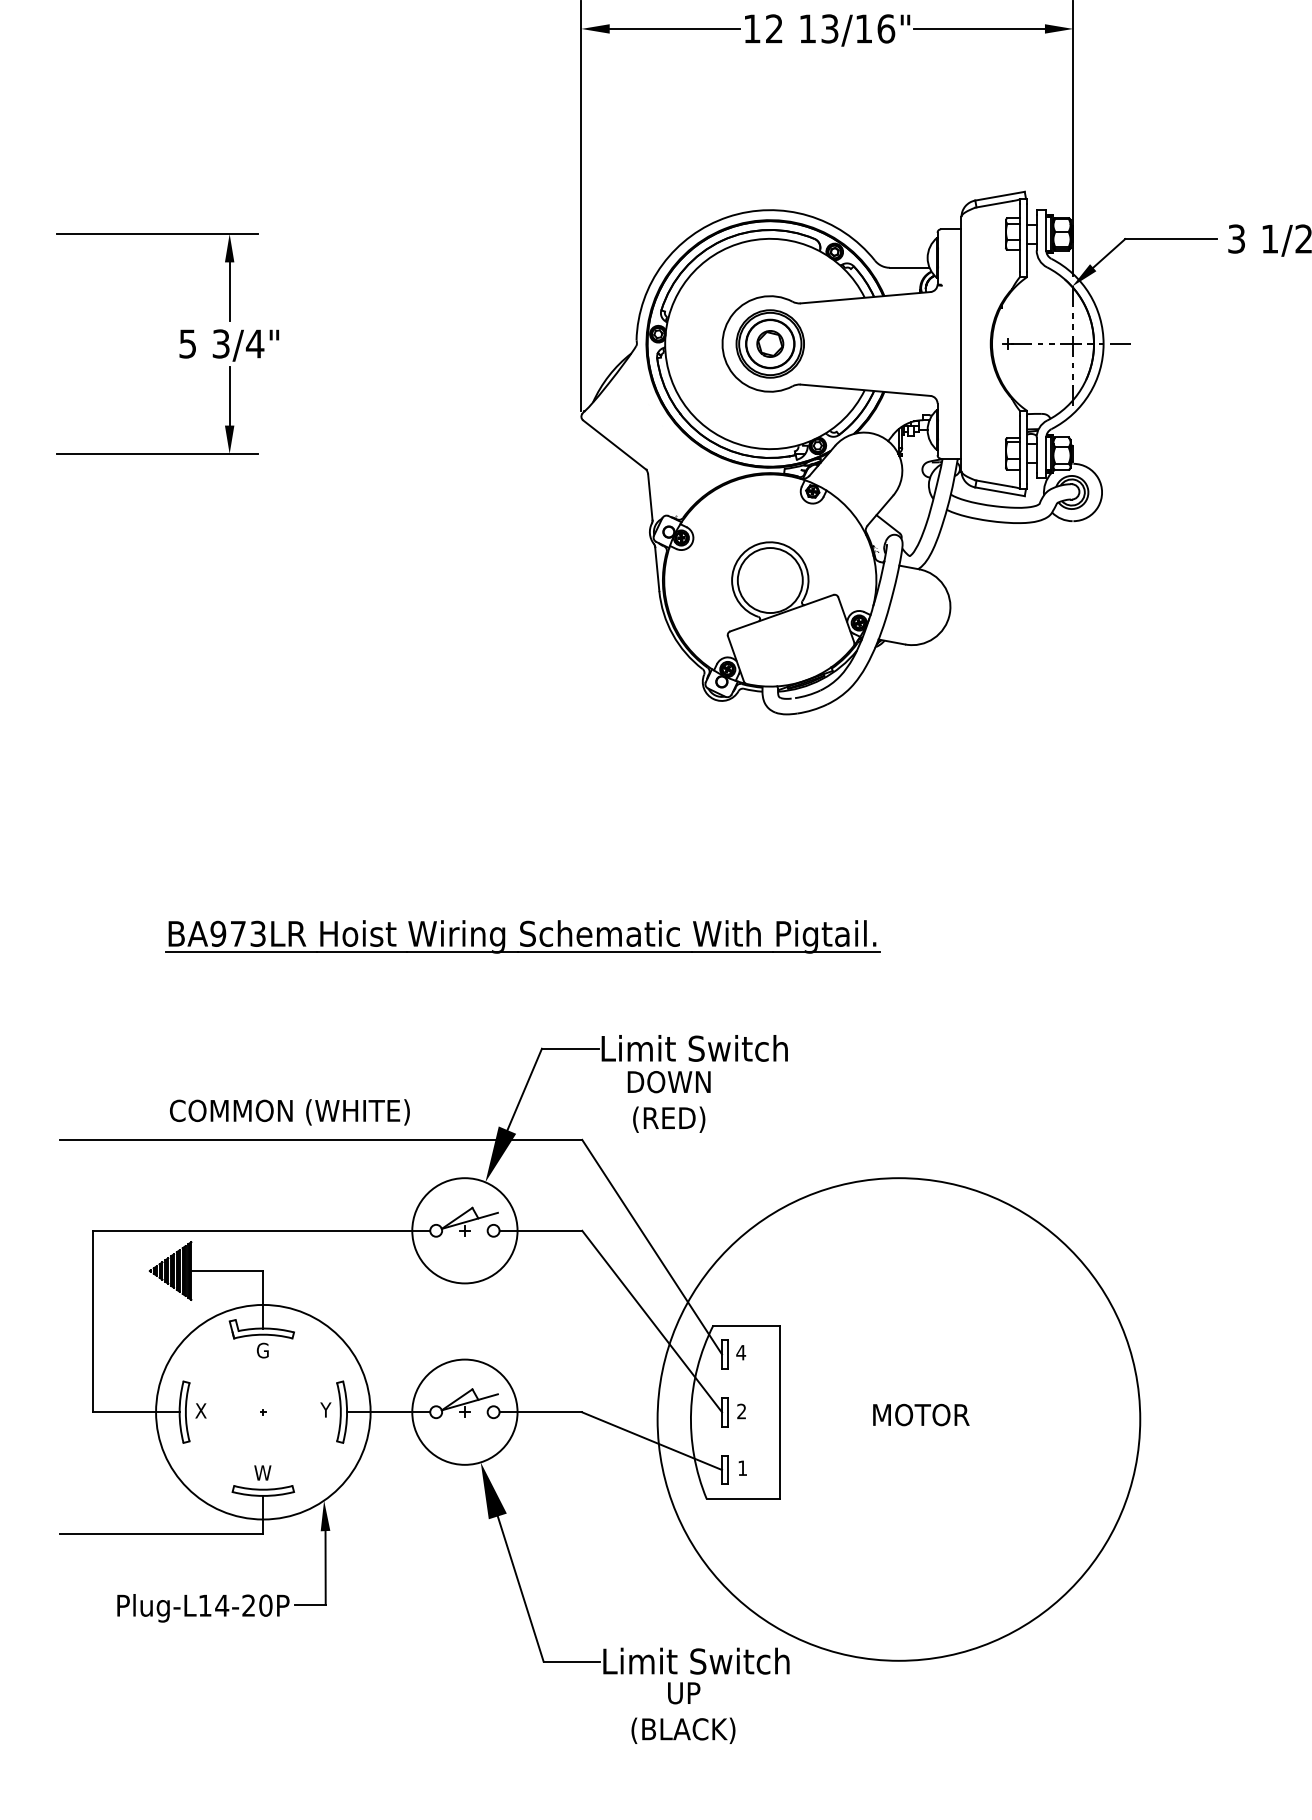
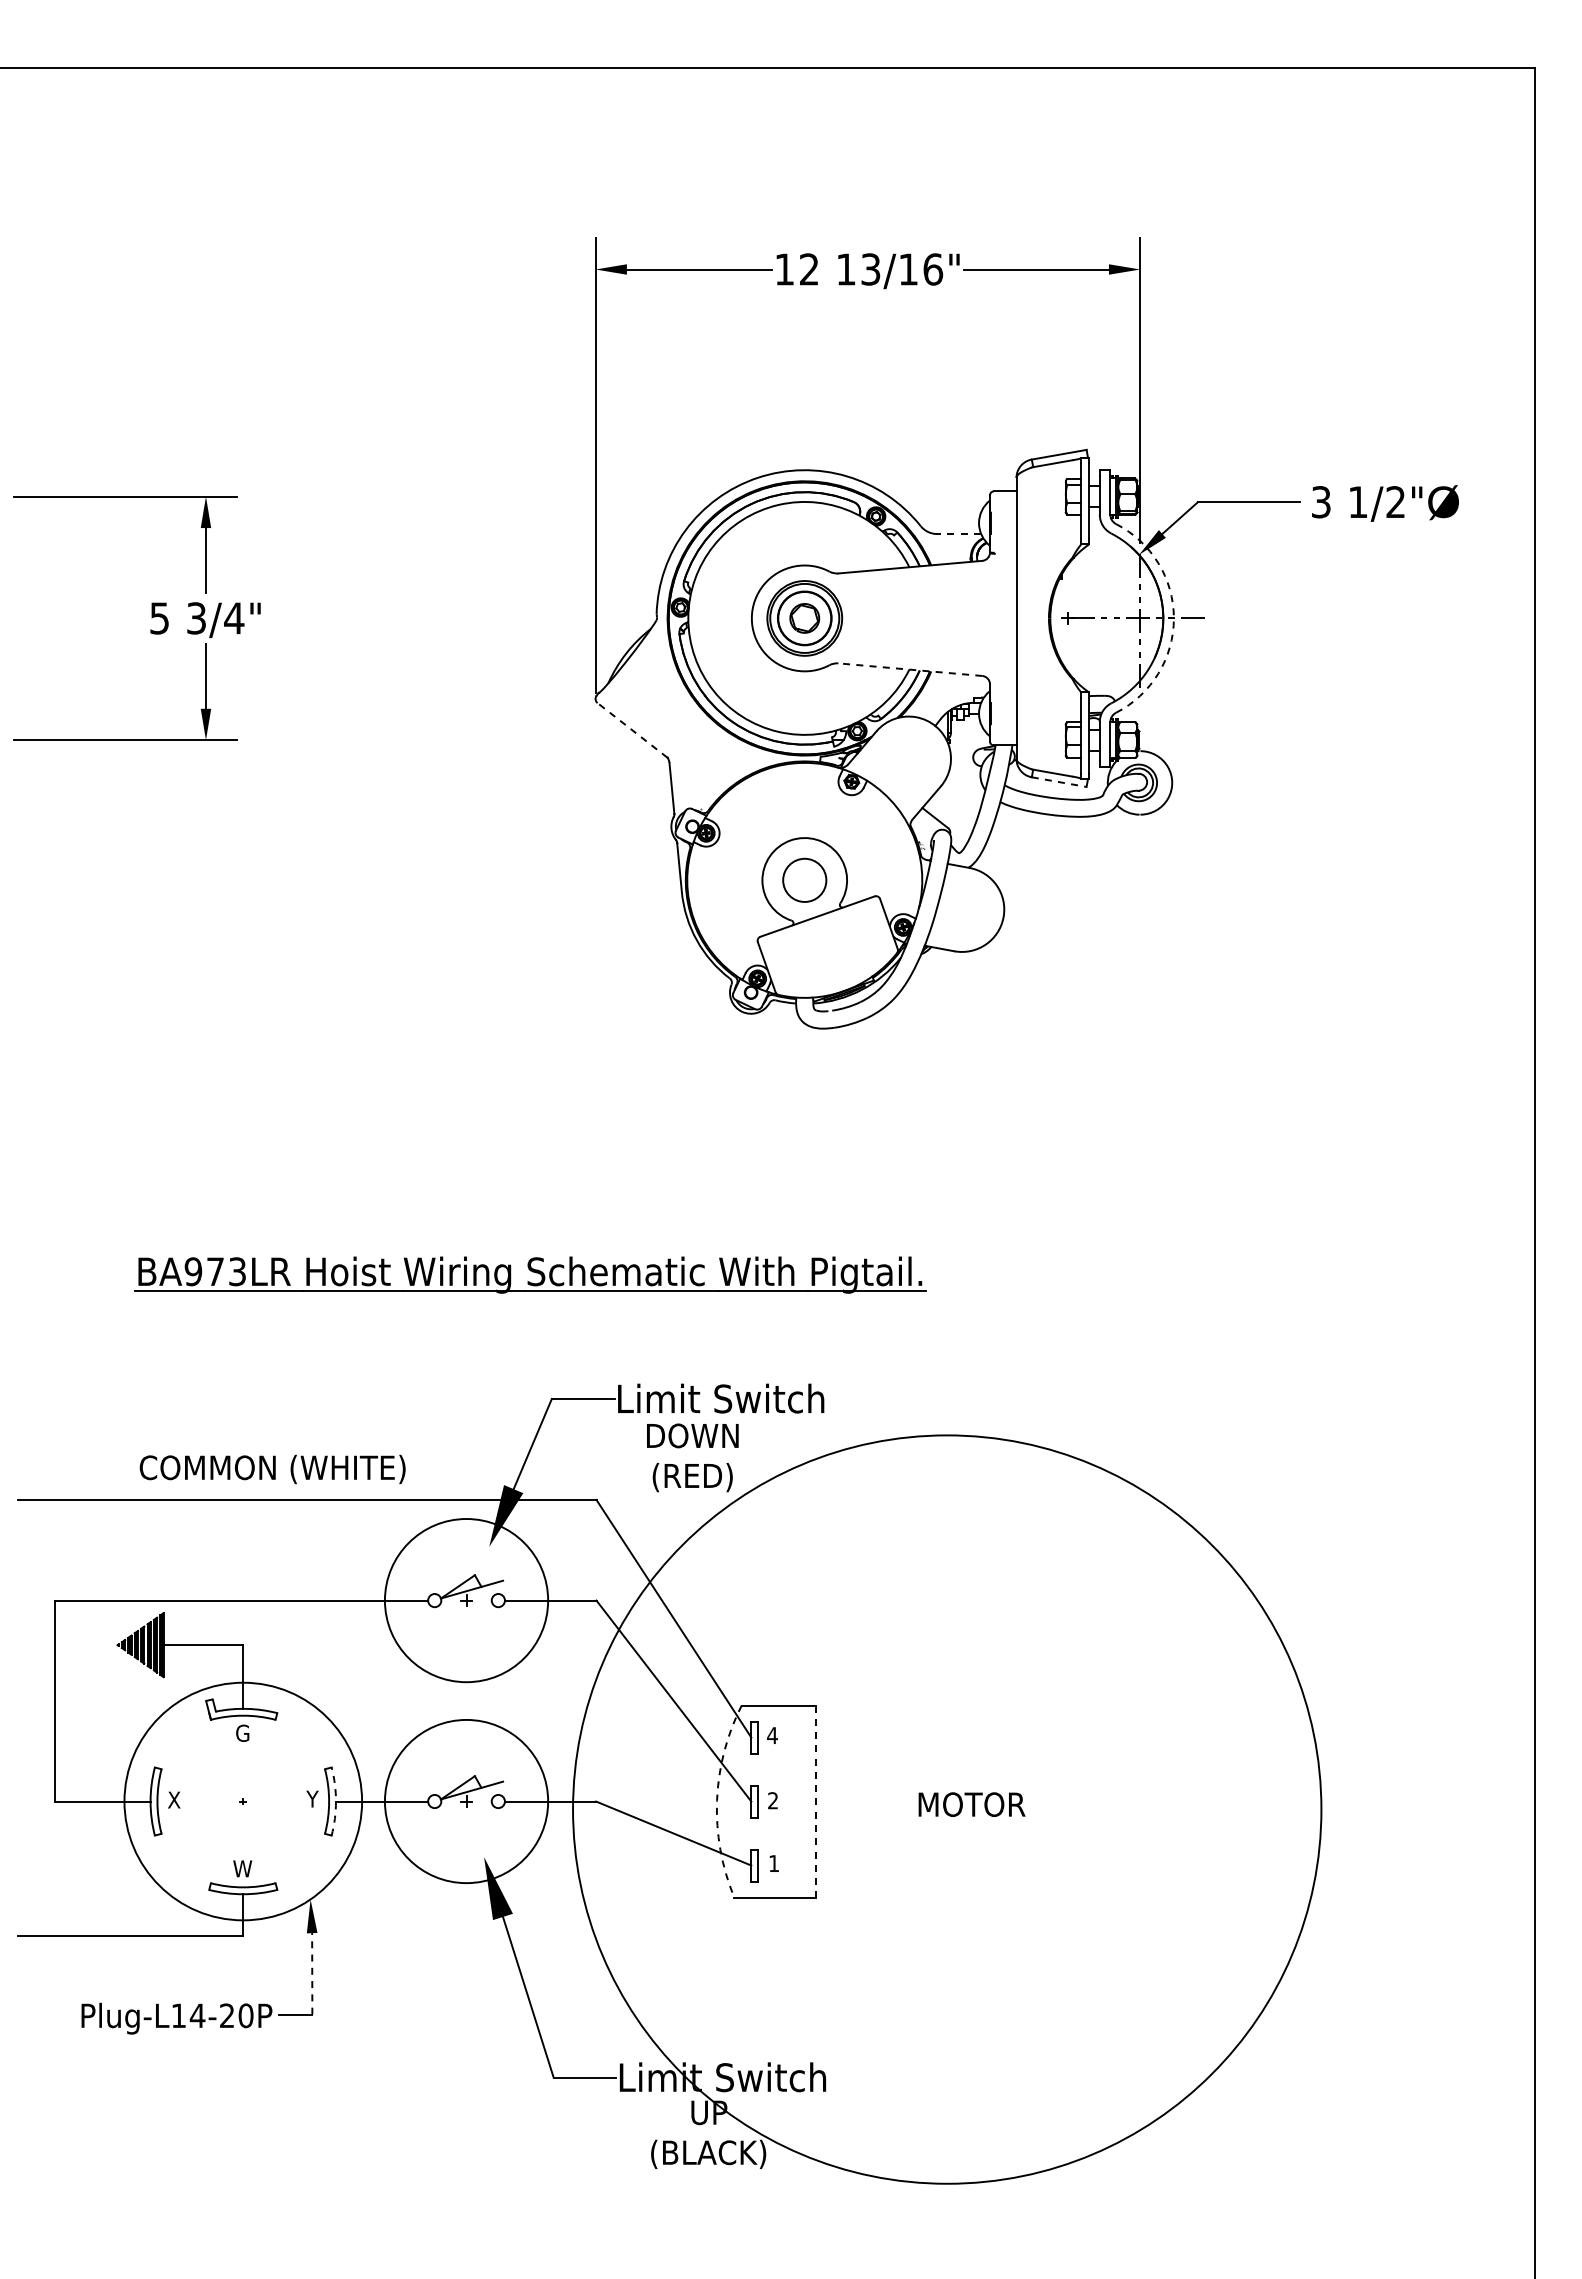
line: (910, 268) -> (959, 534), solid -> dashed
arc: (1103, 344) -> (1173, 618), solid -> dashed
line: (864, 390) -> (909, 669), solid -> dashed
line: (614, 445) -> (632, 730), solid -> dashed
line: (1000, 492) -> (1059, 782), solid -> dashed
circle: (770, 580) -> (804, 880), size x0.6
circle: (464, 1230) -> (466, 1600), size x1.4
arc: (691, 1411) -> (717, 1800), solid -> dashed
arc: (347, 1412) -> (336, 1801), solid -> dashed
circle: (464, 1412) -> (466, 1801), size x1.4
line: (779, 1412) -> (815, 1801), solid -> dashed
circle: (898, 1419) -> (946, 1809), size x1.4
line: (325, 1567) -> (312, 1973), solid -> dashed

